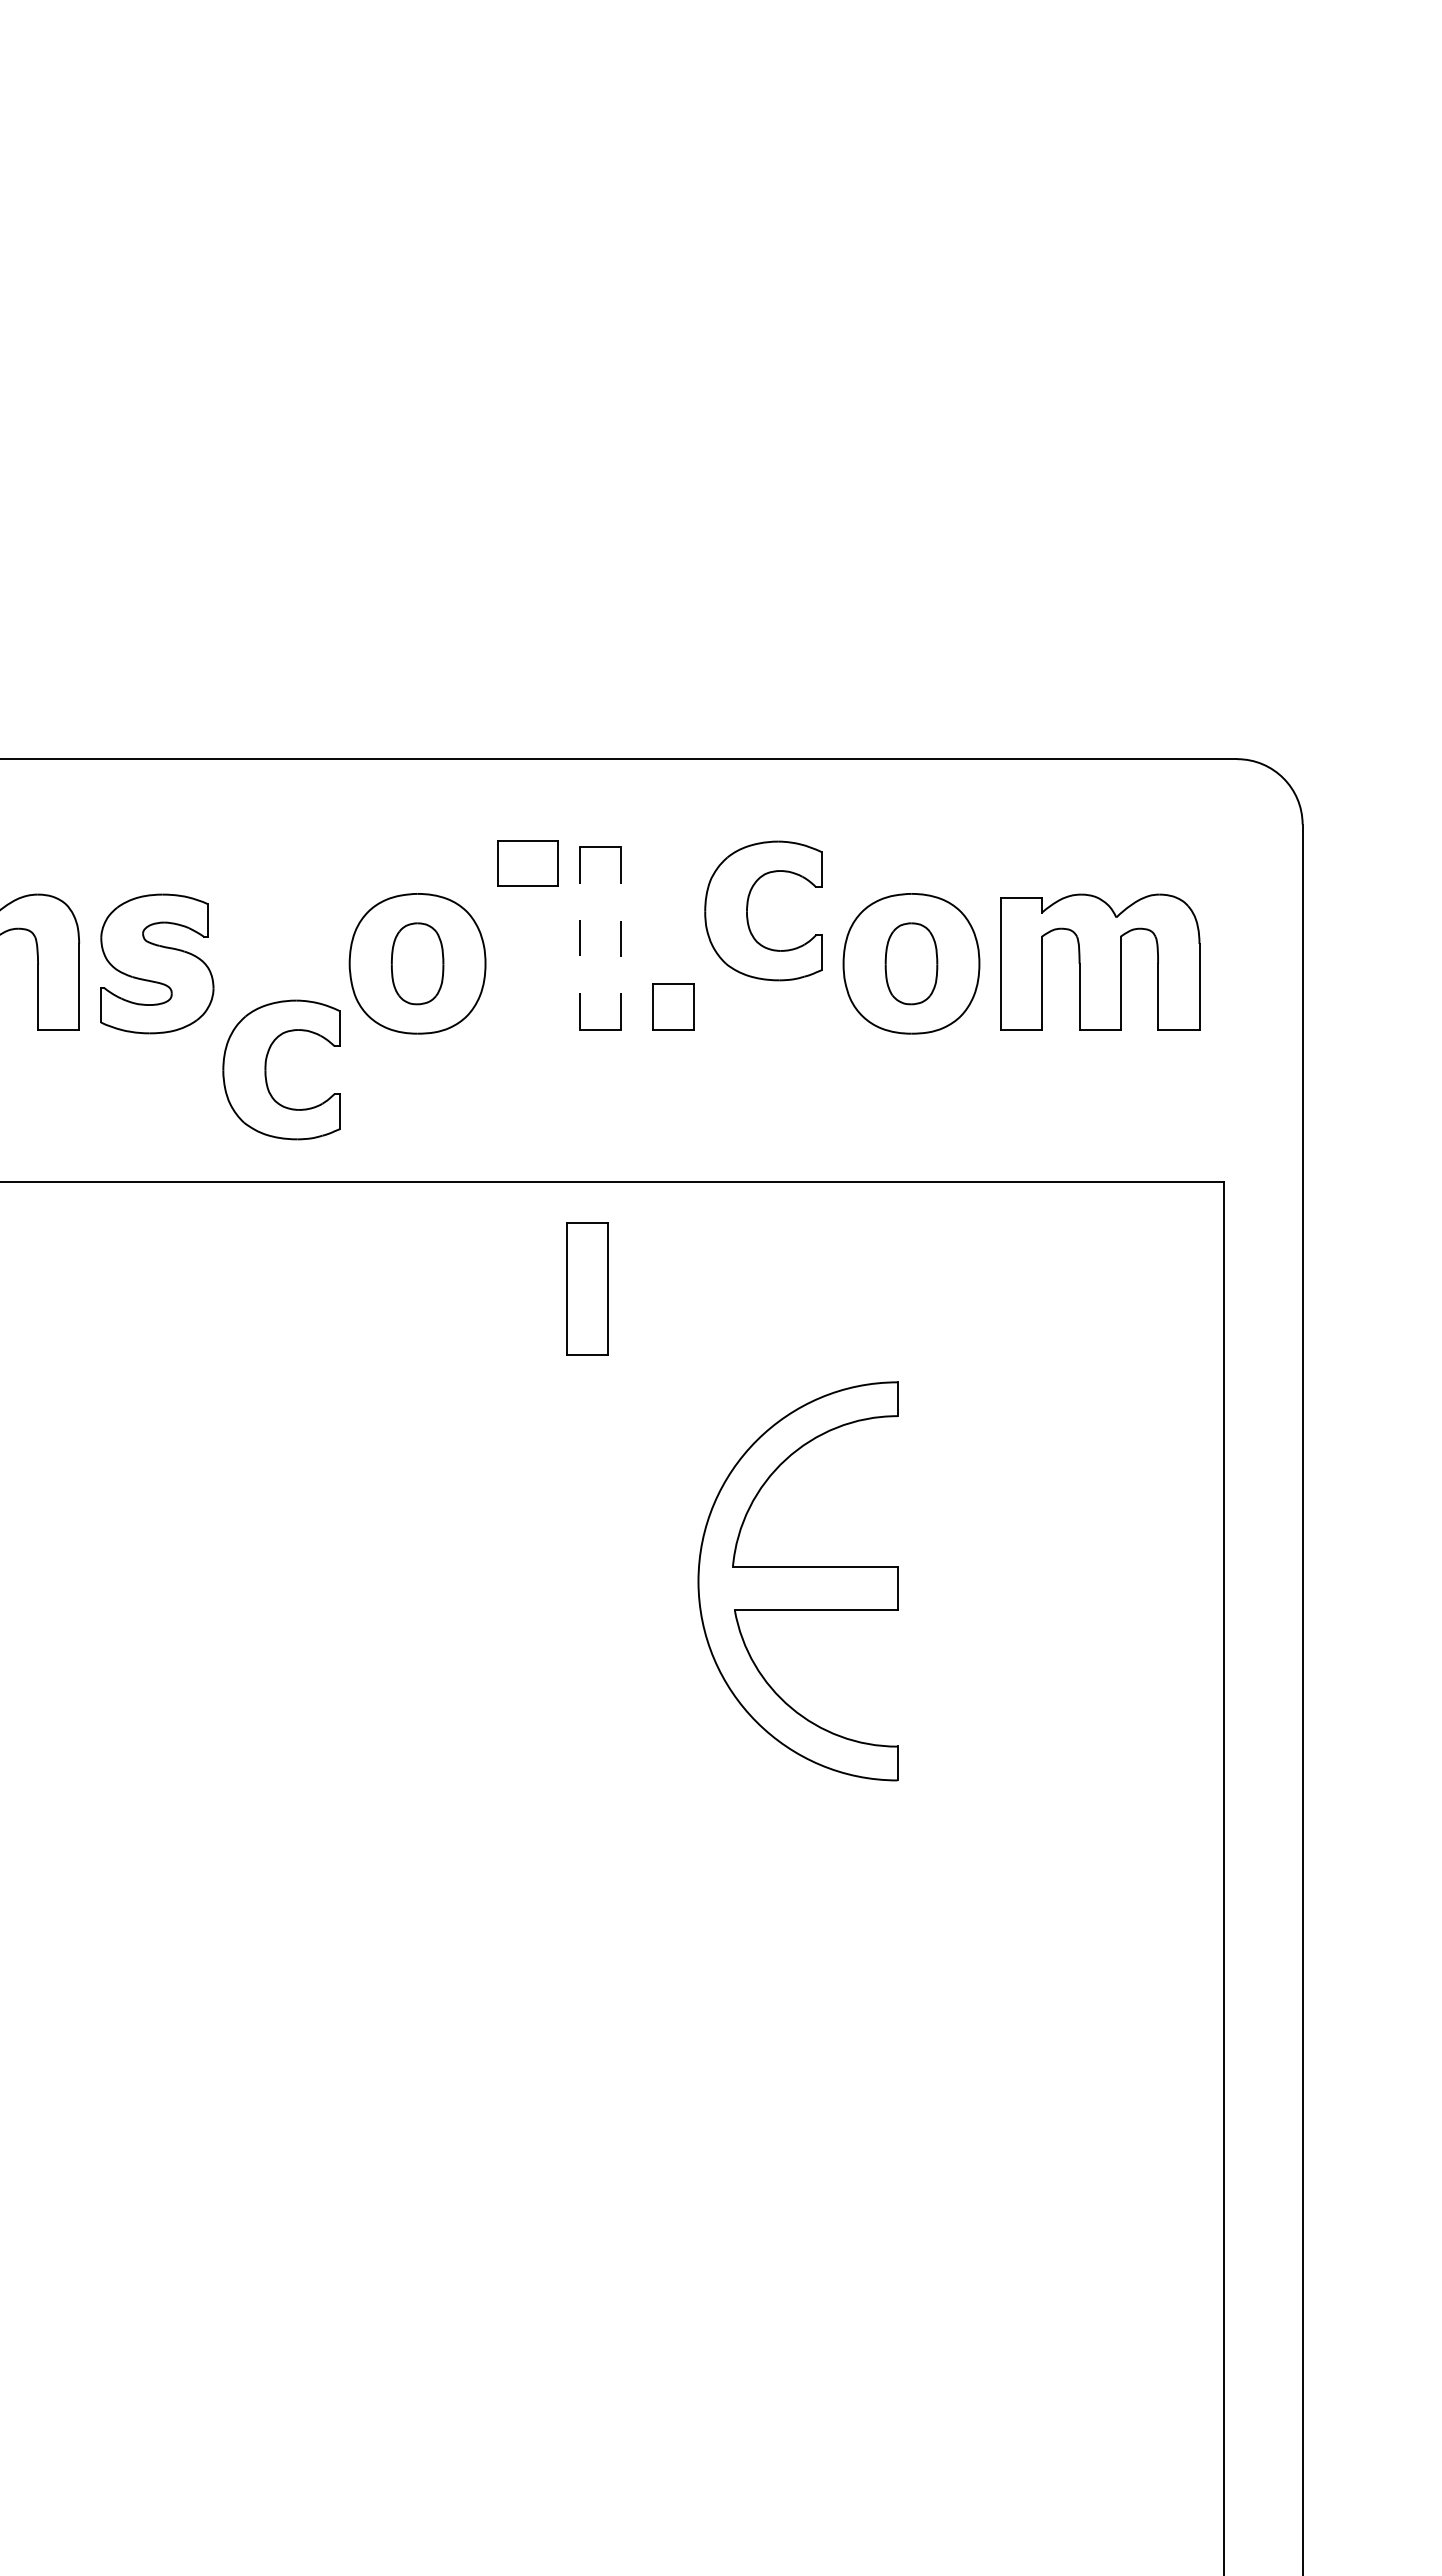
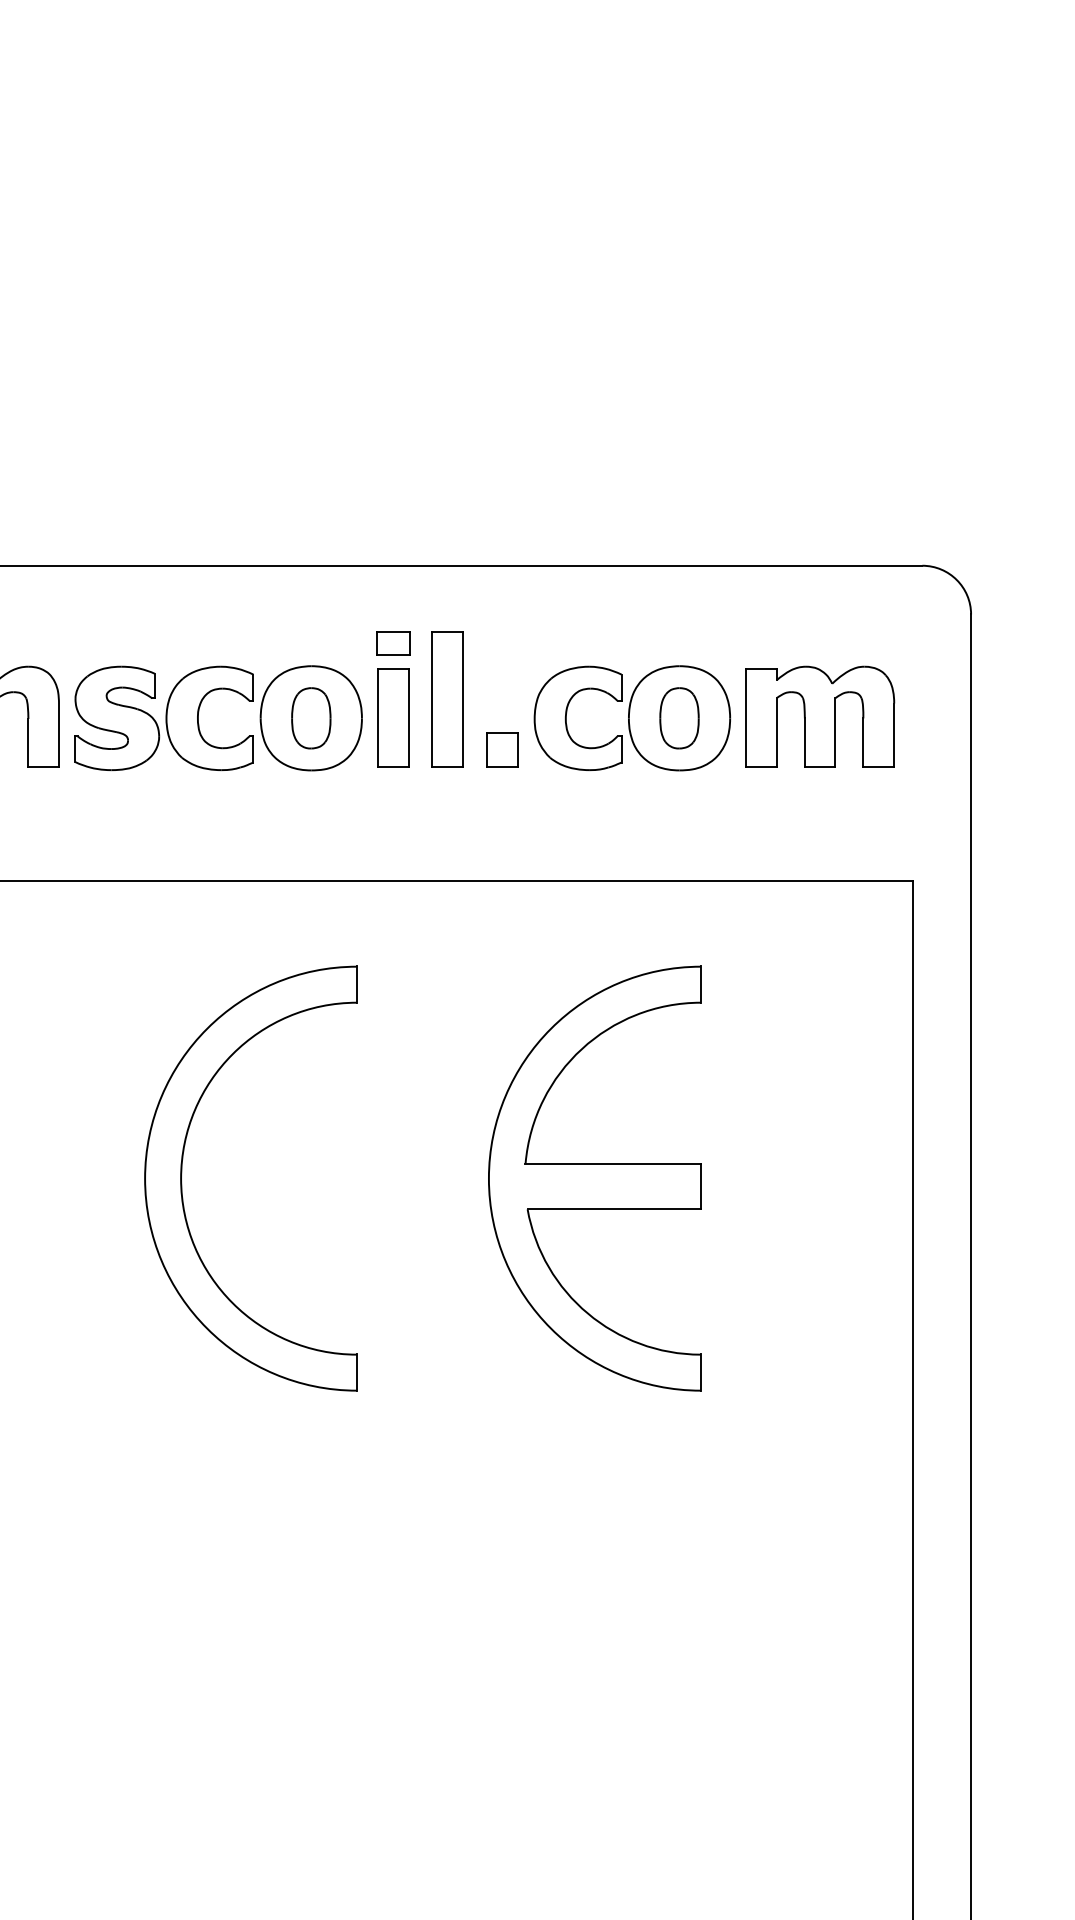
part: (527, 862) -> (393, 642), size x0.71
part: (748, 906) -> (566, 715), moved
line: (620, 938) -> (462, 699), dashed -> solid
line: (579, 939) -> (432, 700), dashed -> solid
part: (266, 1069) -> (198, 718), moved
part: (587, 1288) -> (393, 718), moved
part: (244, 1571) -> (182, 1171), added
part: (797, 1581) -> (594, 1178), size x1.43

